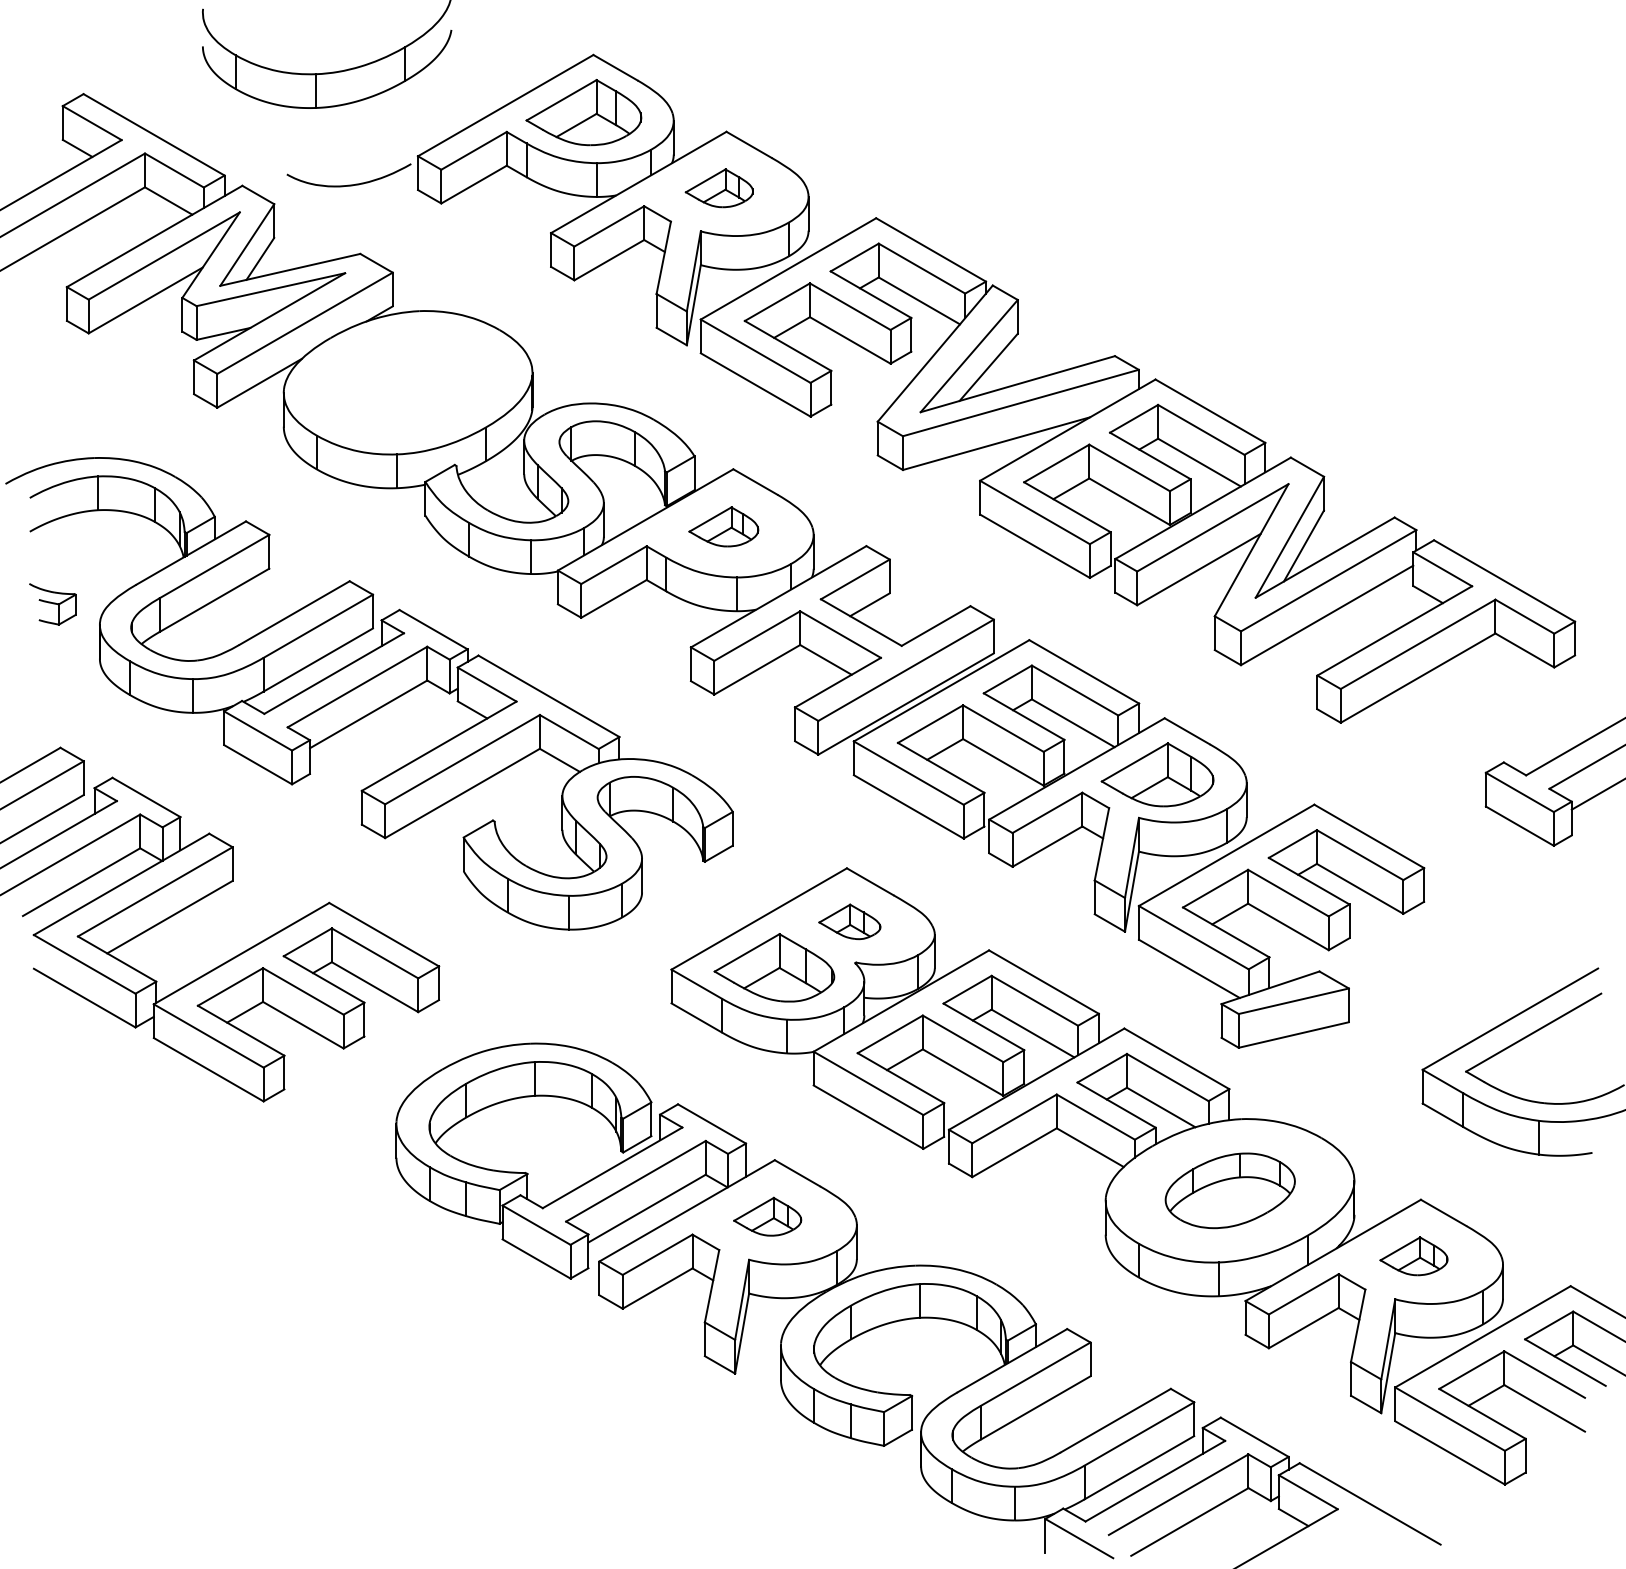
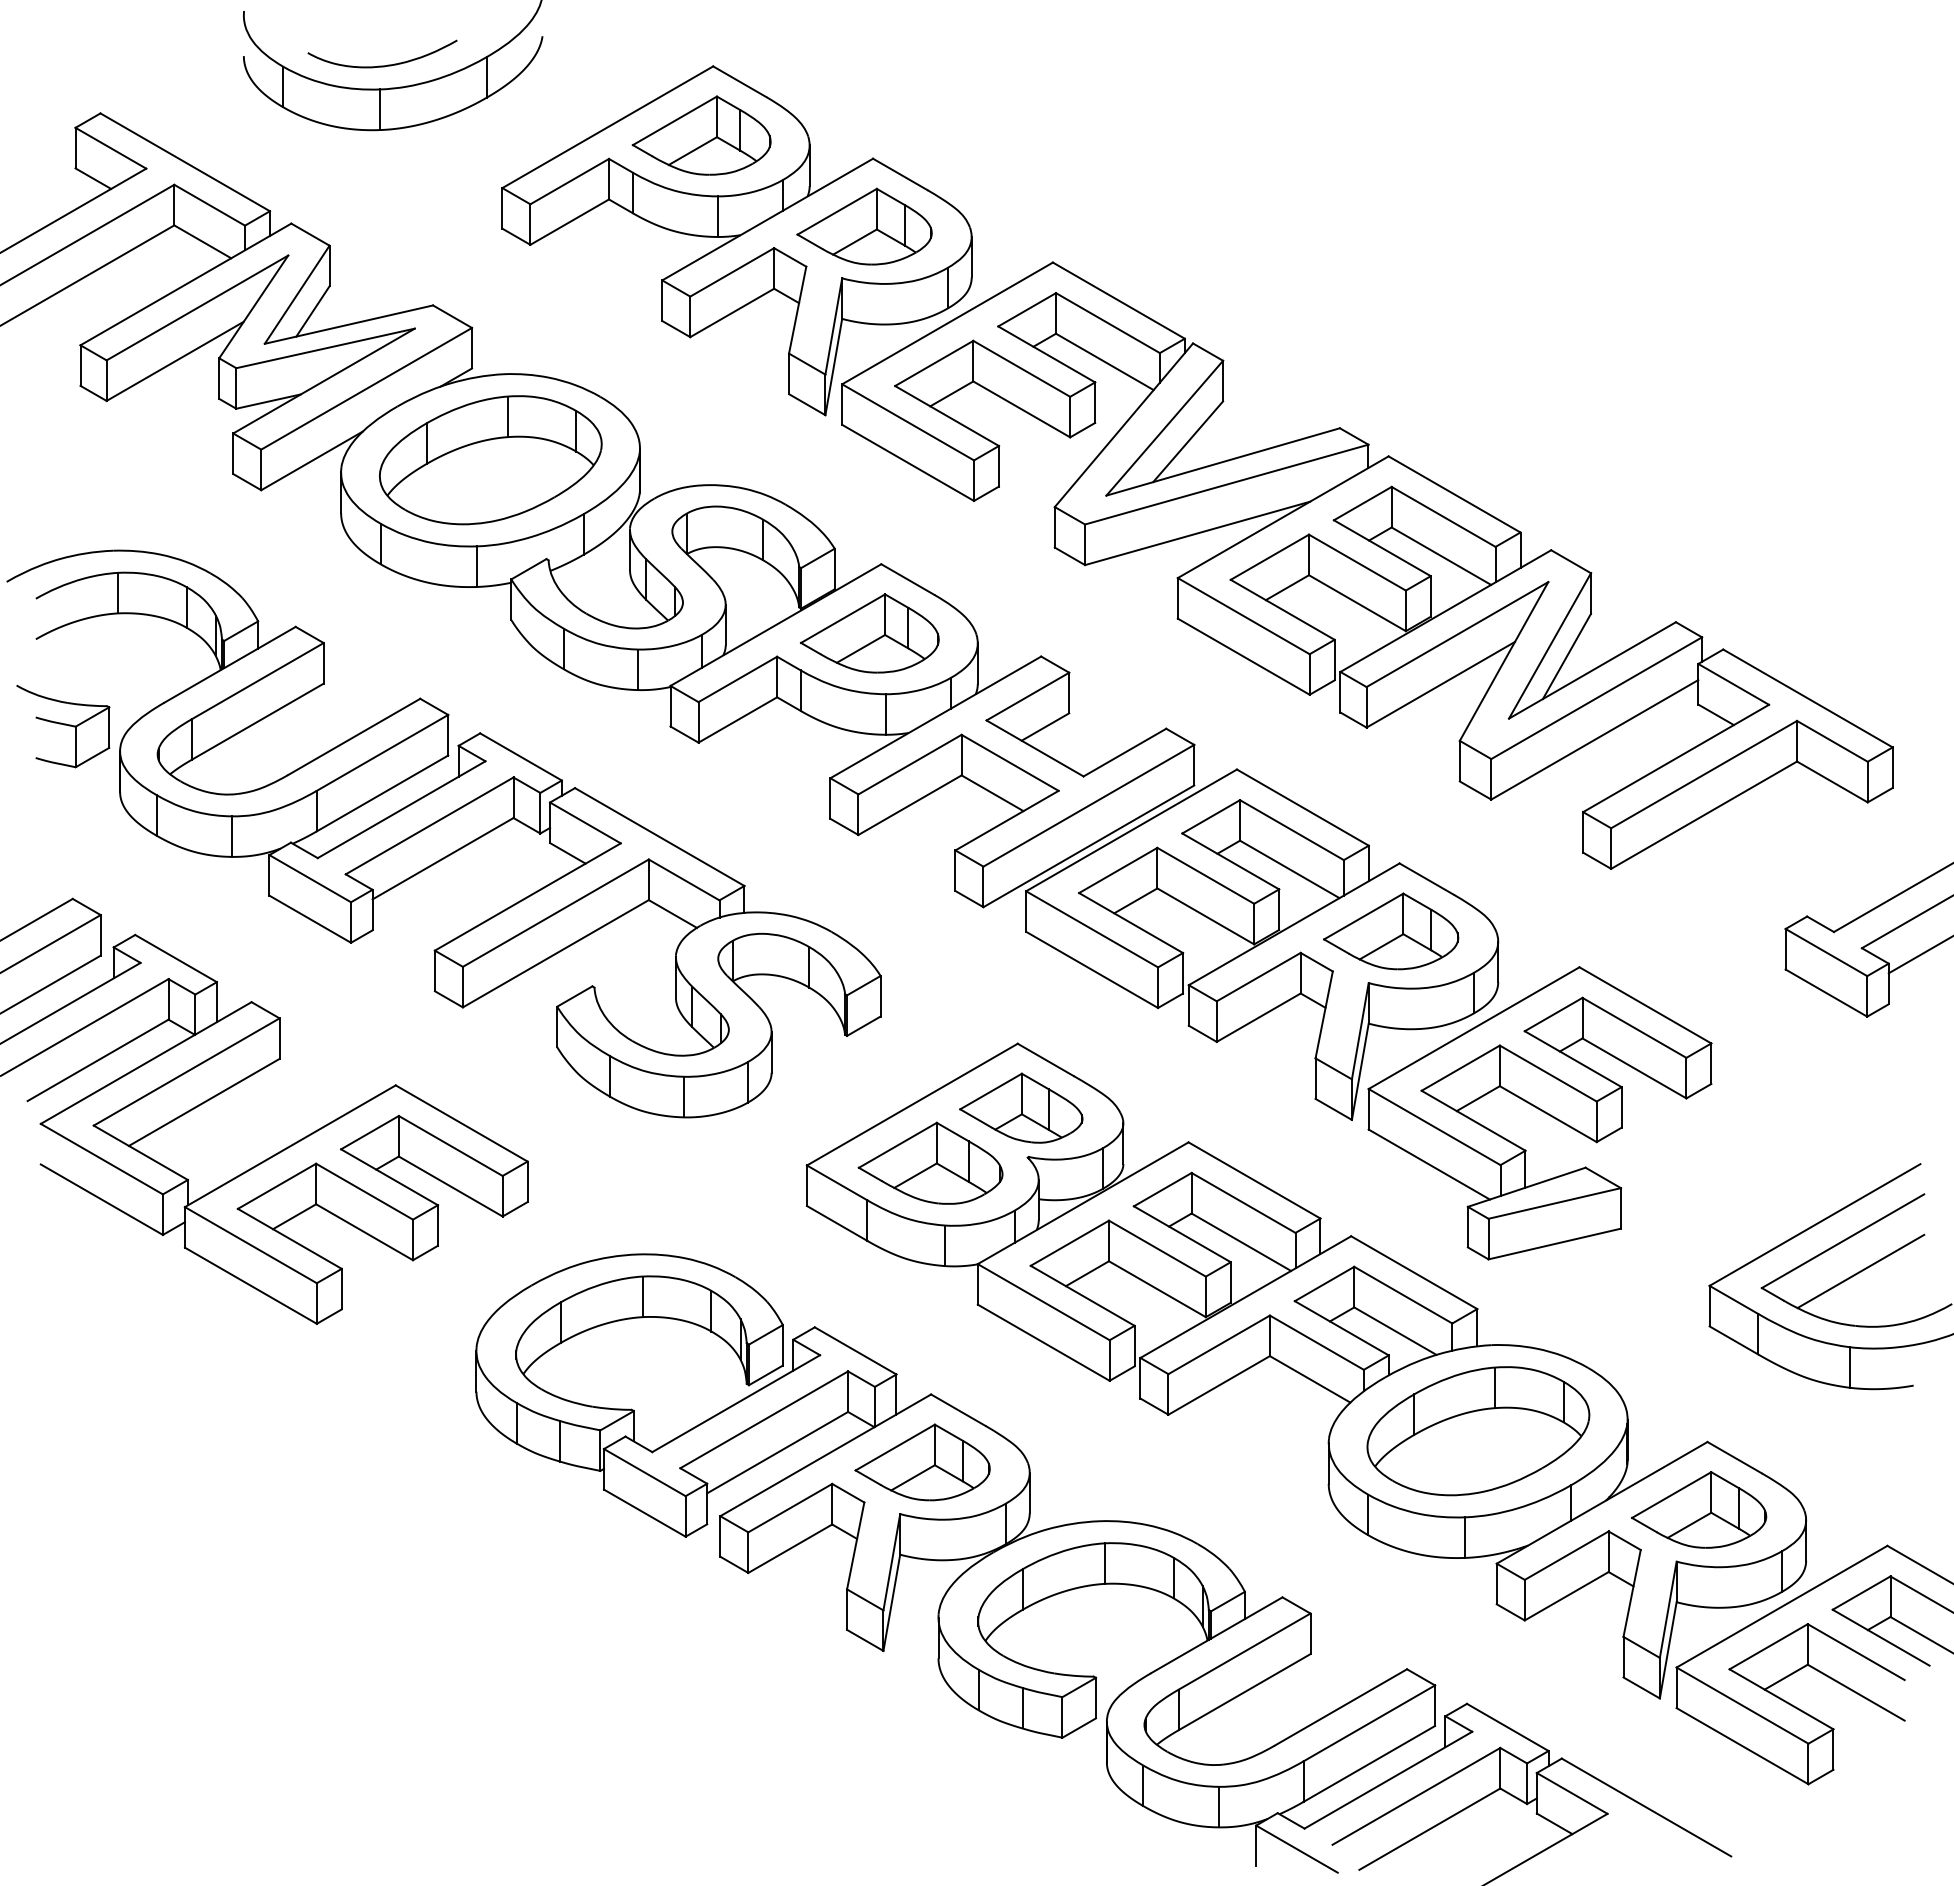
curve: (349, 184) -> (382, 65), moved
part: (719, 188) -> (864, 226), size x1.67
part: (408, 382) -> (490, 460), added
part: (723, 526) -> (869, 633), size x1.67
part: (52, 604) -> (63, 726), size x1.67
part: (850, 921) -> (1021, 1107), size x1.67
line: (1548, 1057) -> (1860, 1271), added
part: (1230, 1191) -> (1478, 1431), size x1.43
part: (767, 1216) -> (922, 1462), size x1.67
part: (1414, 1255) -> (1699, 1509), size x1.67

